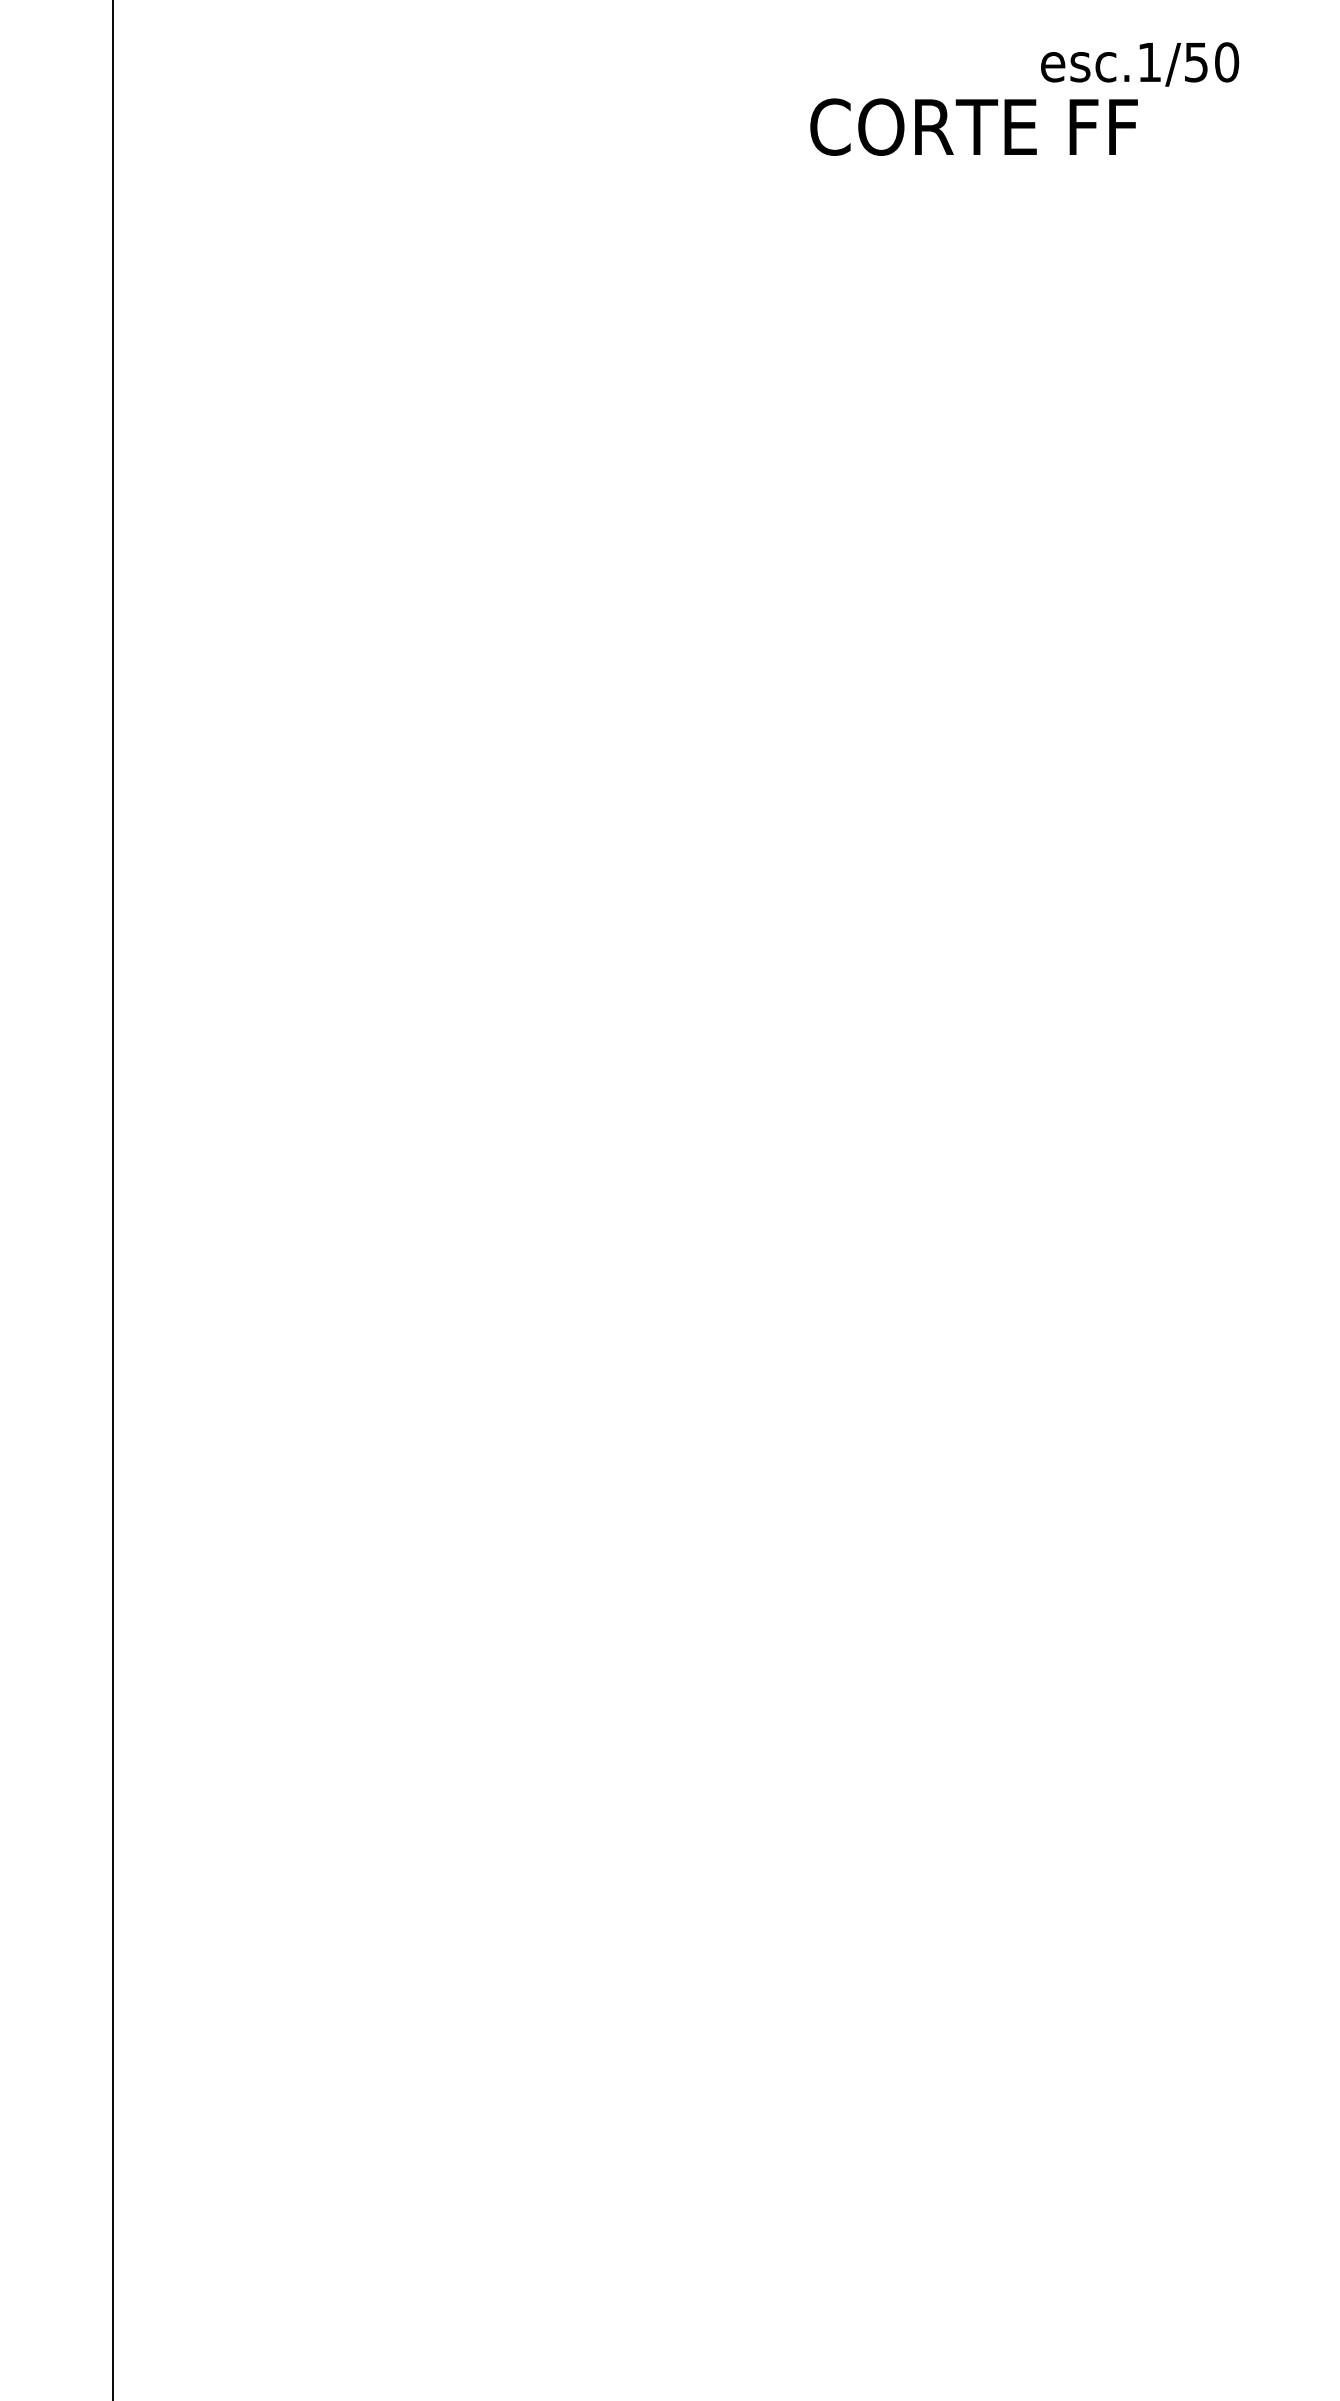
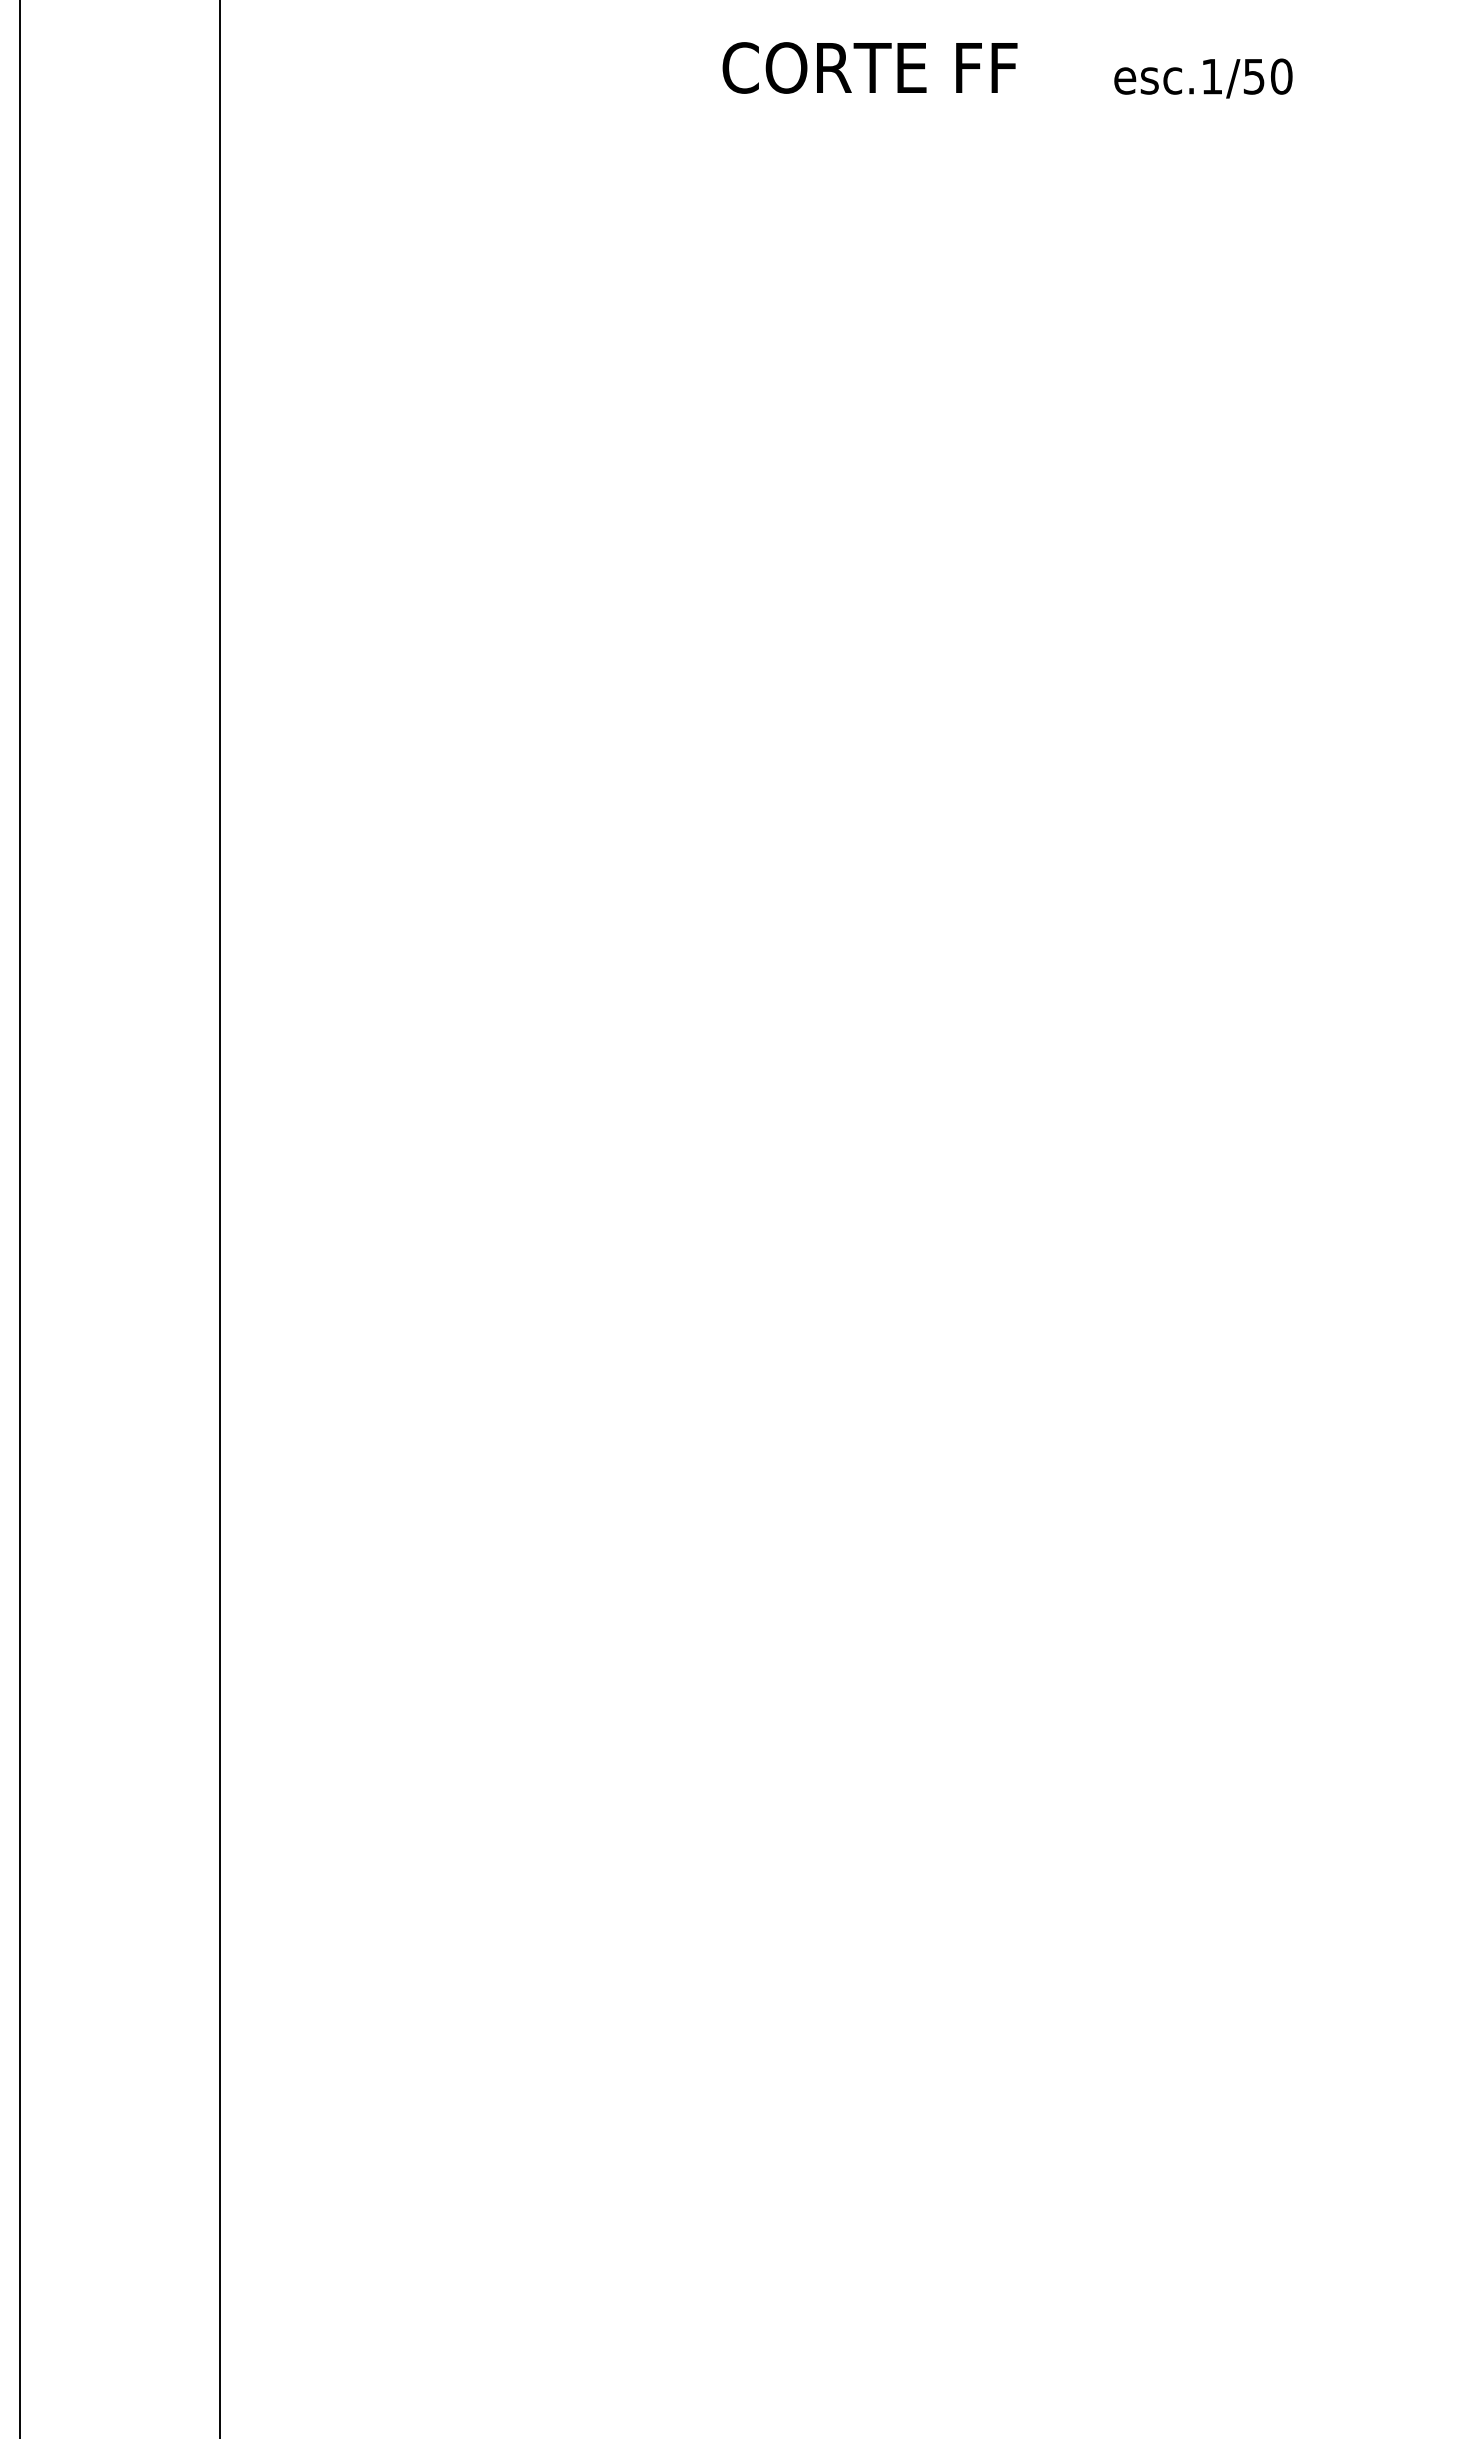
text: (1140, 64) -> (1203, 78), moved
text: (973, 126) -> (869, 67), moved

